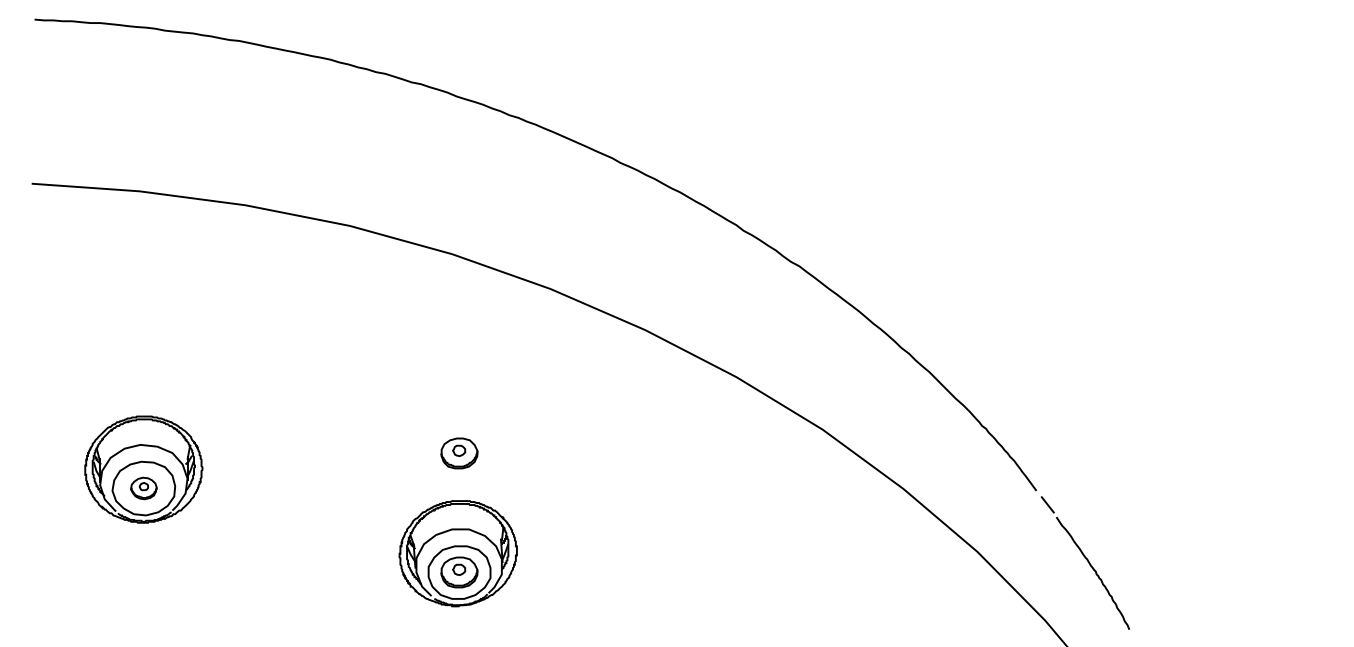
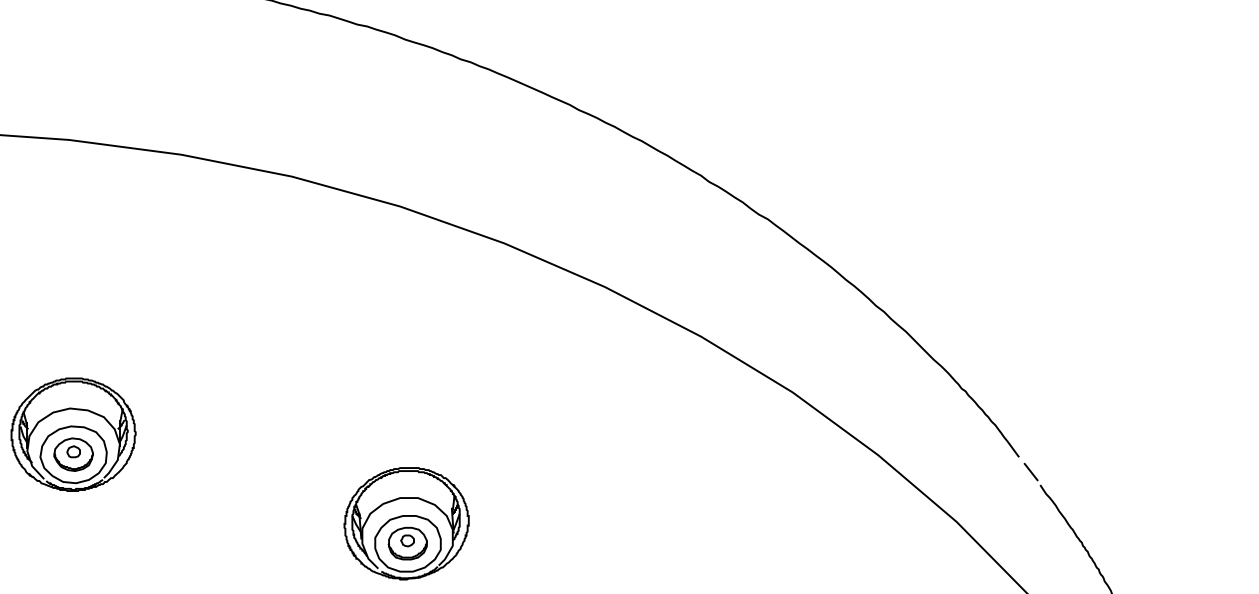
part: (459, 453) -> (407, 417), removed
part: (143, 488) -> (73, 454), size x1.43

